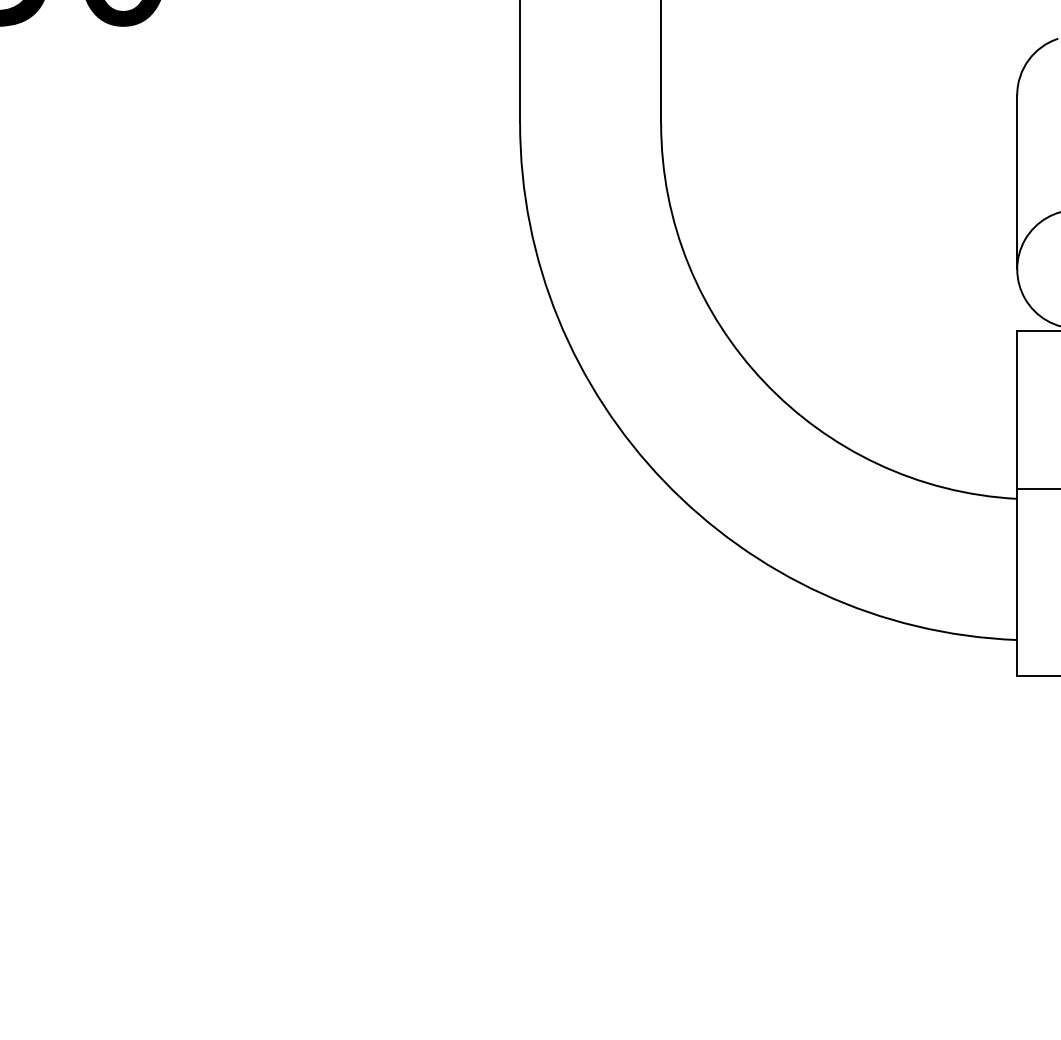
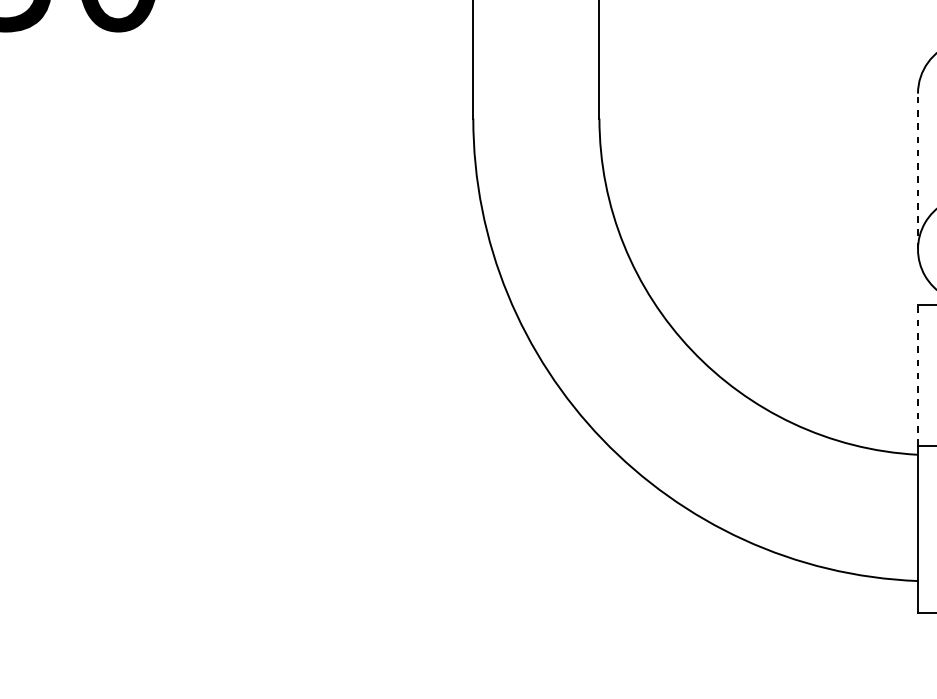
line: (1017, 181) -> (918, 170), solid -> dashed
line: (1017, 409) -> (918, 374), solid -> dashed

